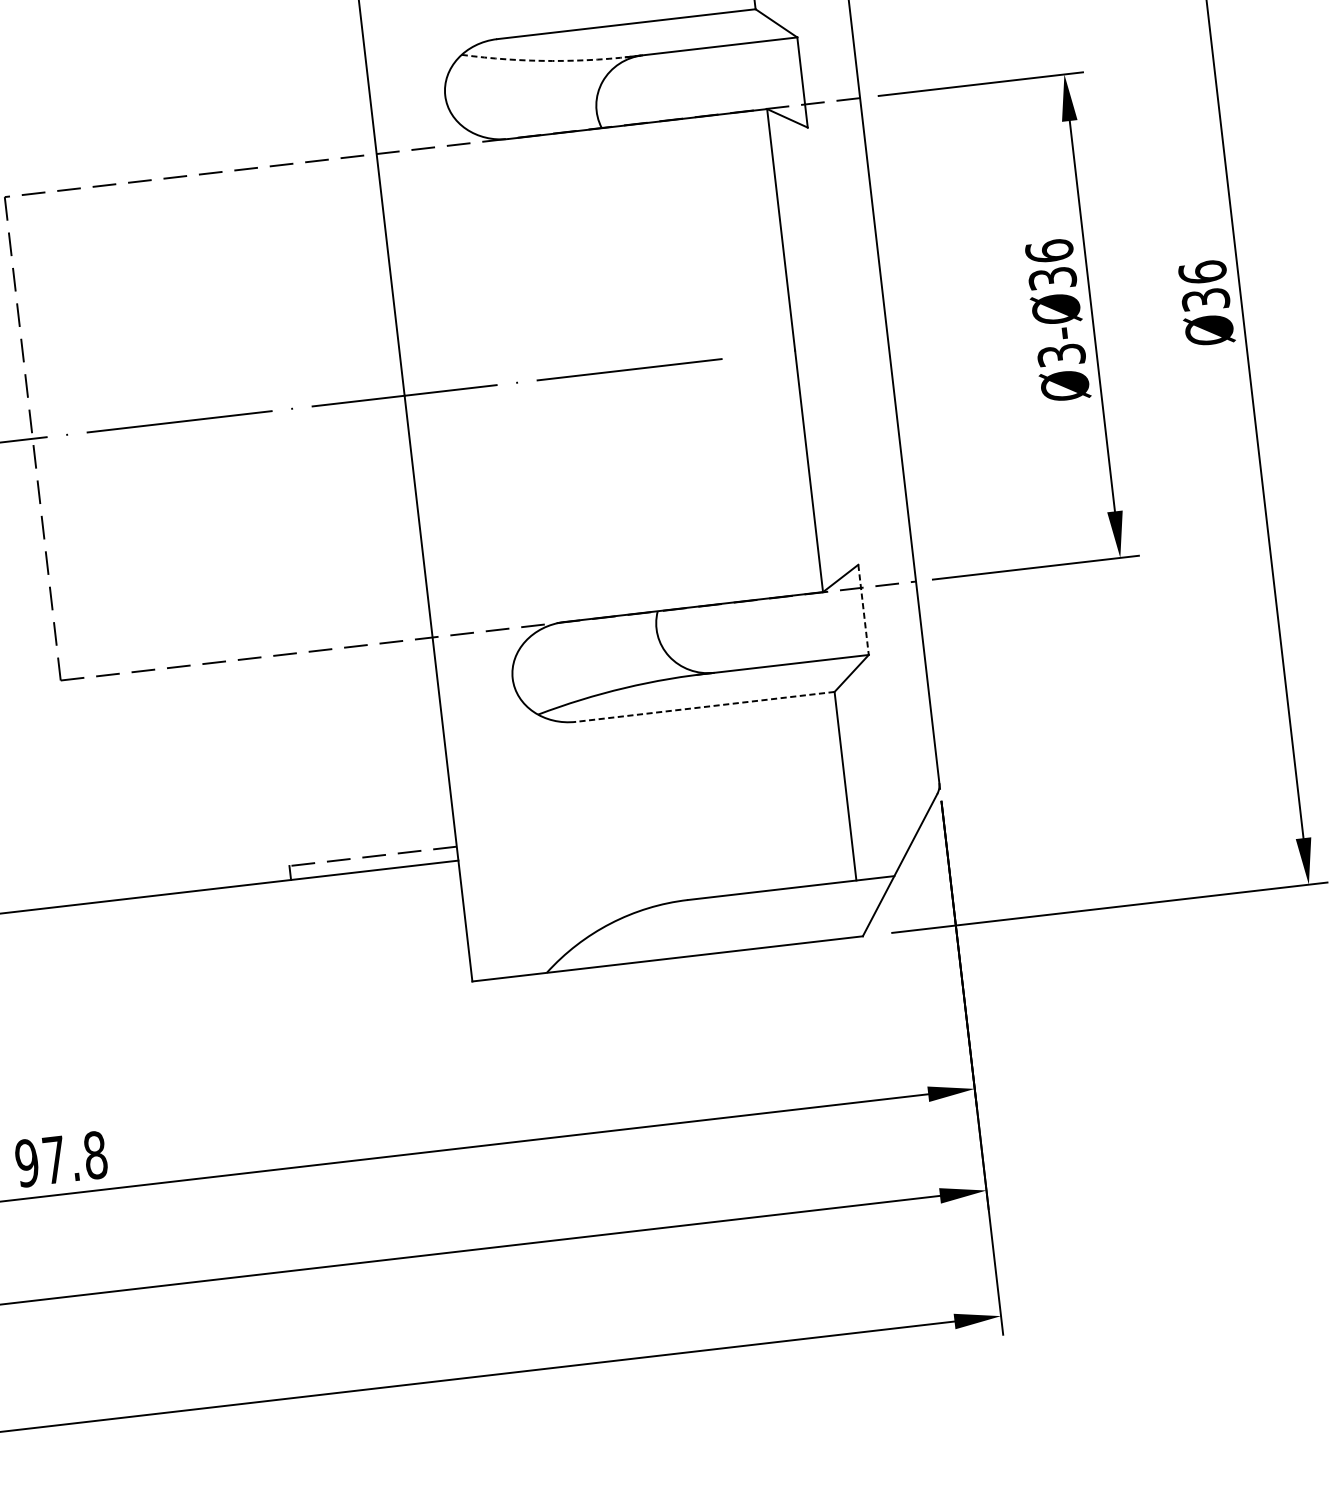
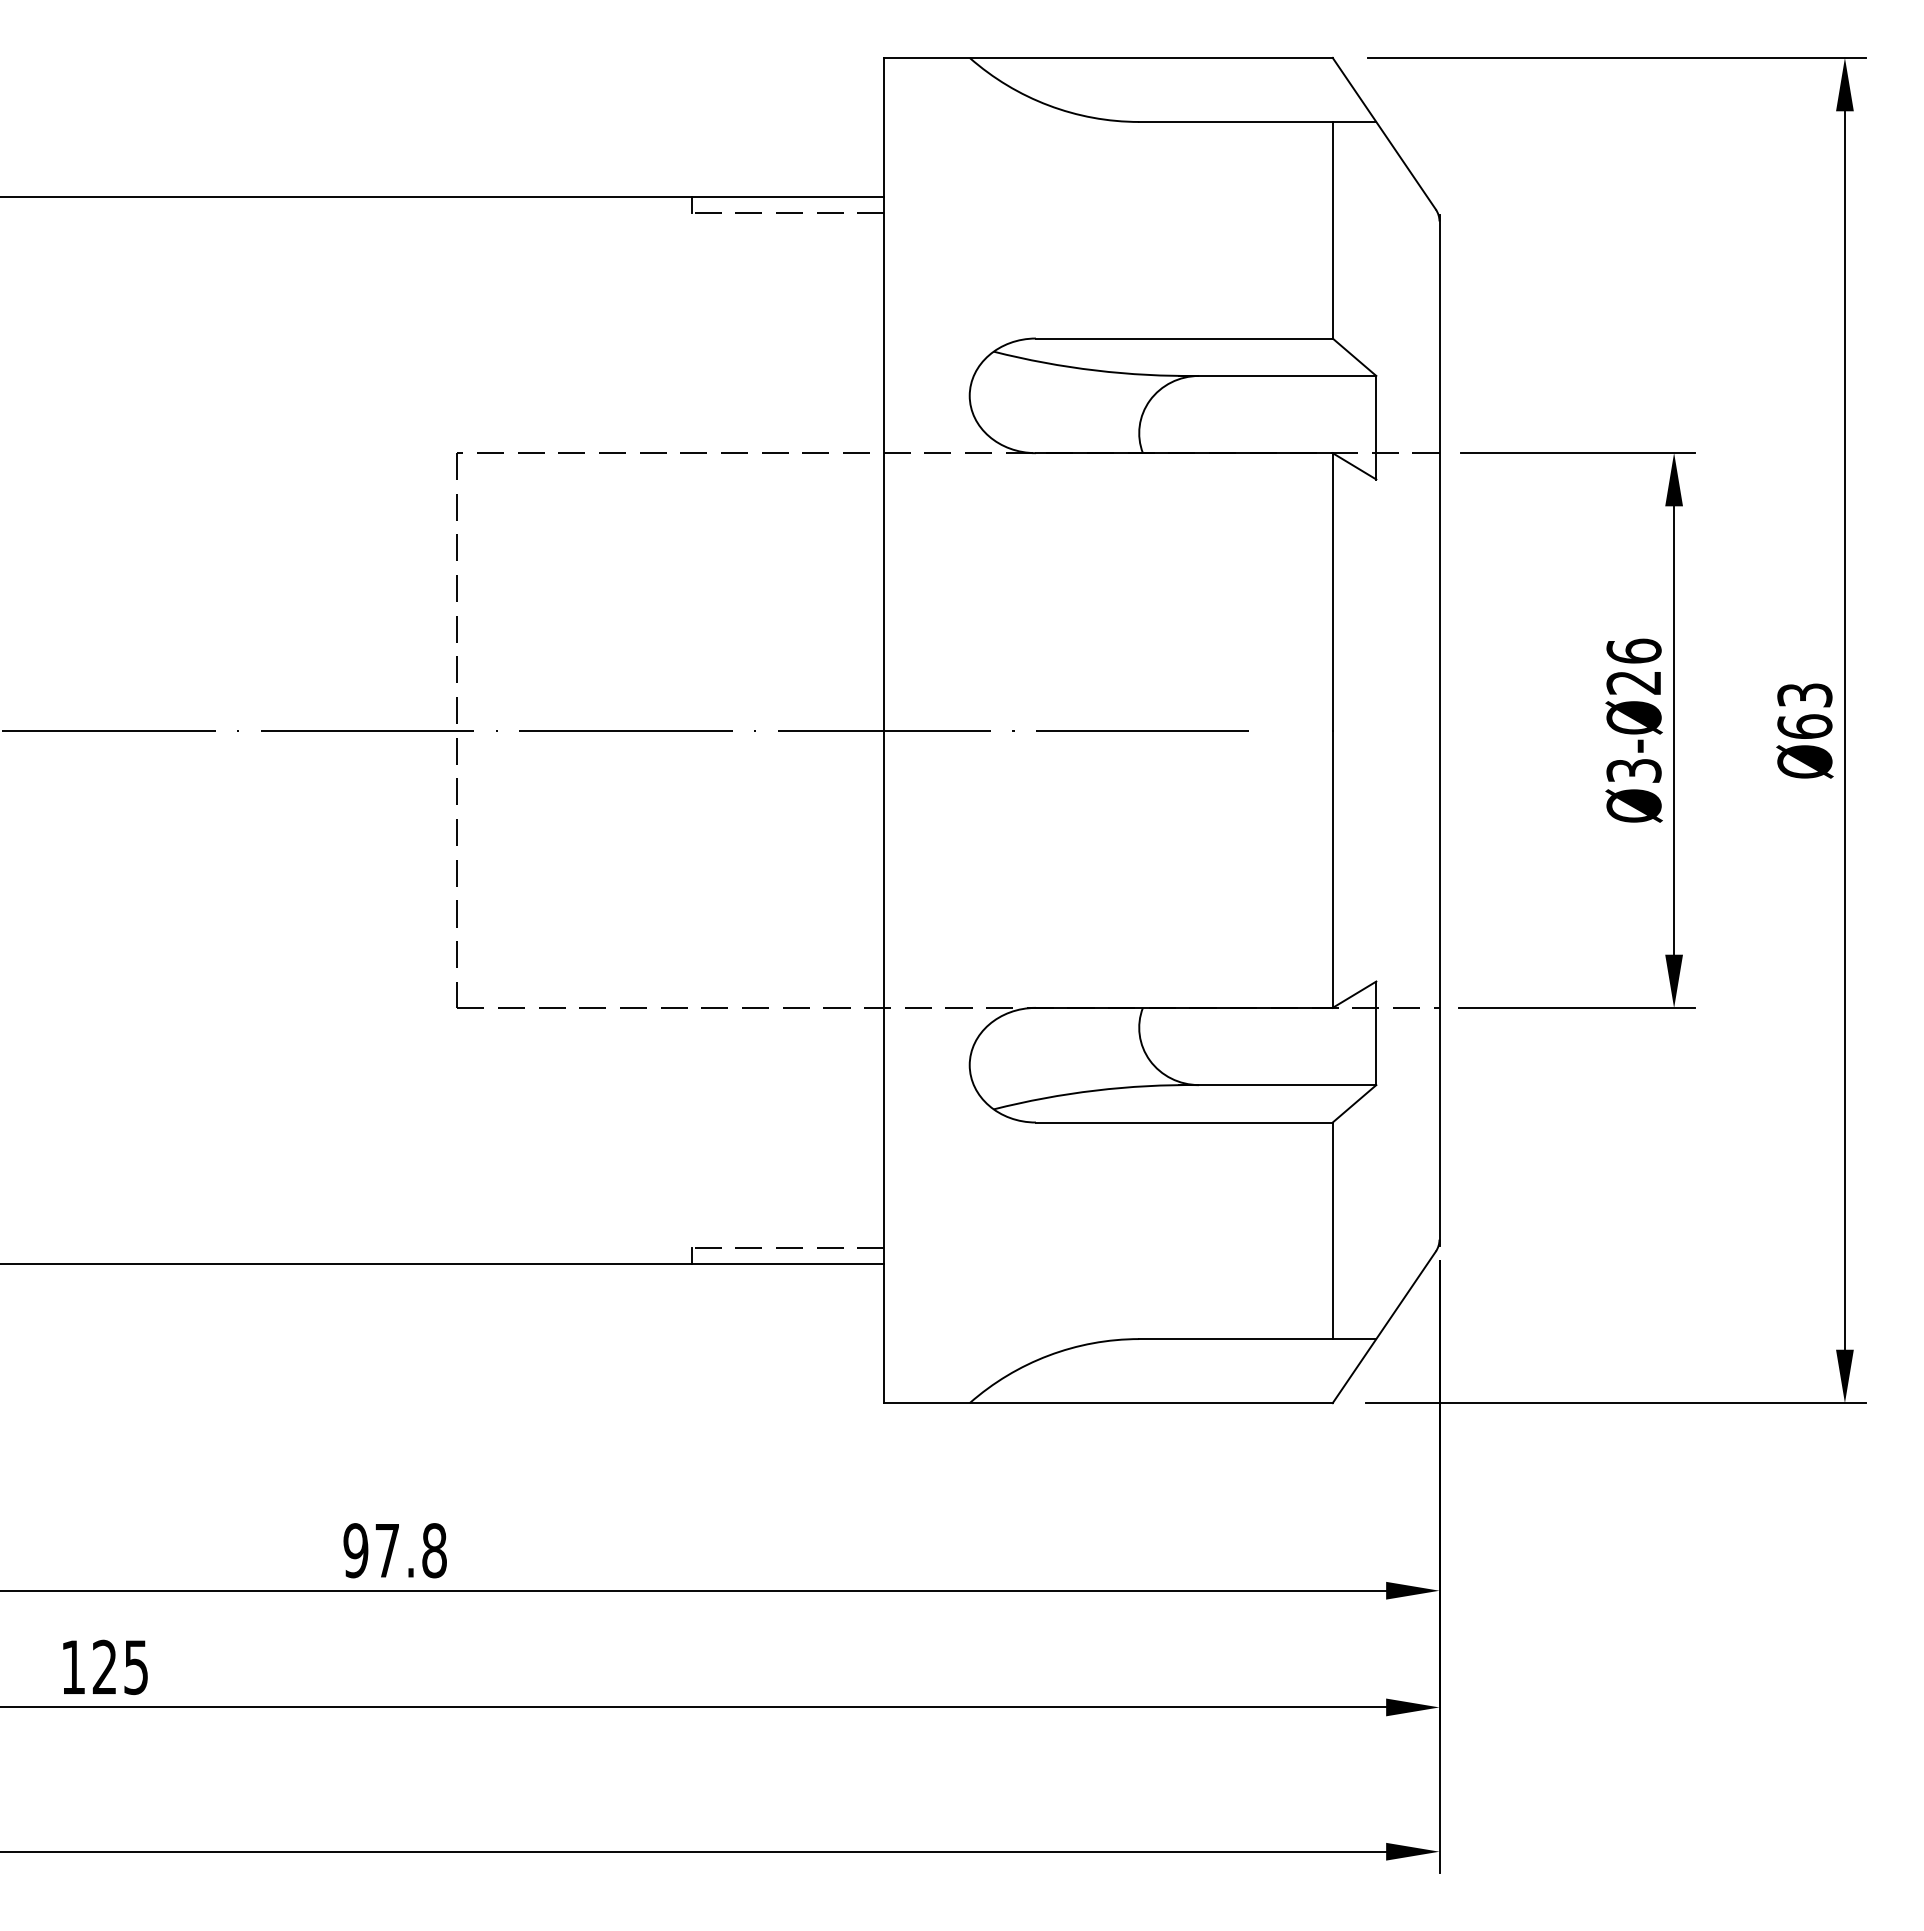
arc: (552, 60) -> (1095, 370), dashed -> solid
text: (1052, 278) -> (1633, 682), 36 -> 26
text: (1203, 285) -> (1804, 710), 36 -> 63
line: (863, 610) -> (1376, 1033), dashed -> solid
line: (704, 706) -> (1183, 1122), dashed -> solid

